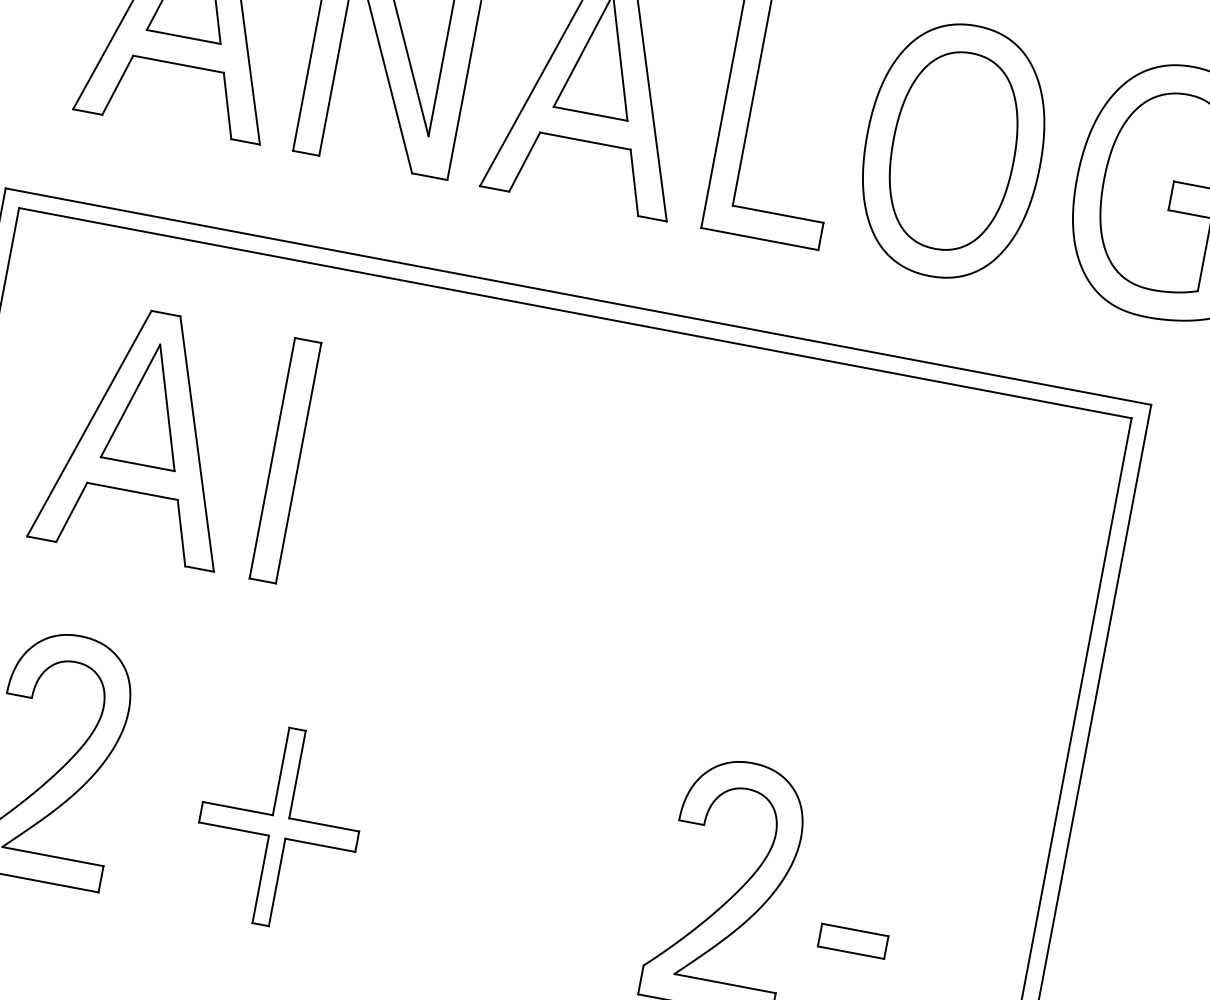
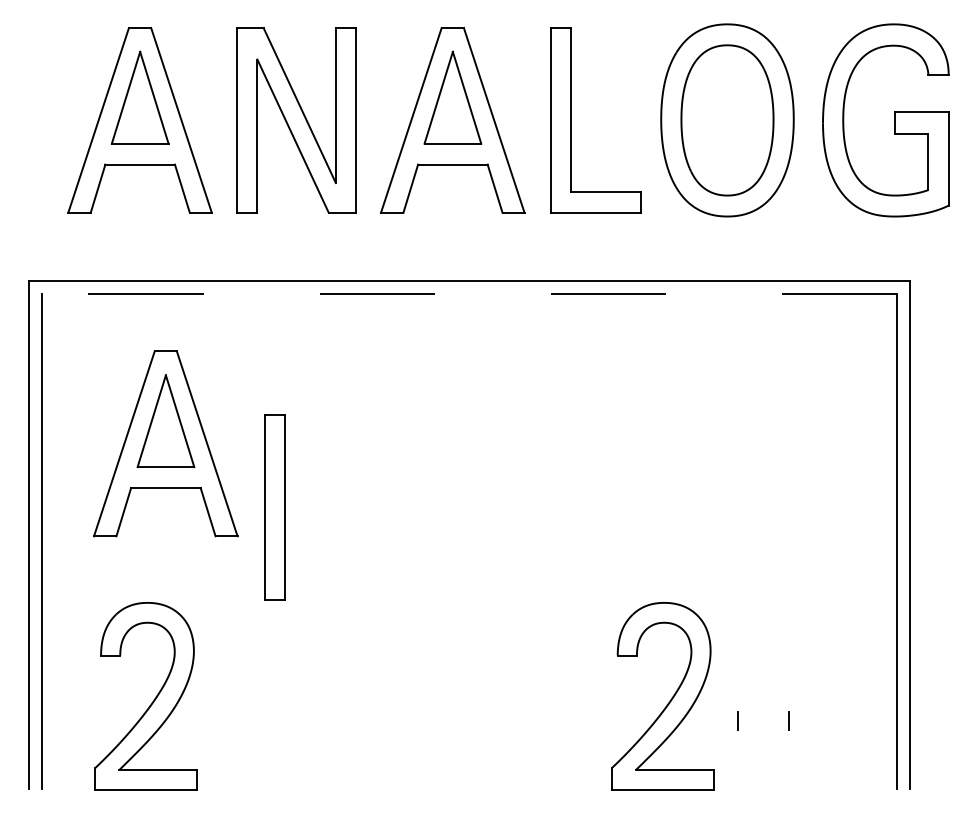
line: (575, 312) -> (469, 293), solid -> dashed
part: (284, 460) -> (274, 507), moved
part: (278, 826) -> (321, 716), removed
line: (854, 930) -> (763, 712), removed
line: (850, 952) -> (763, 729), removed

